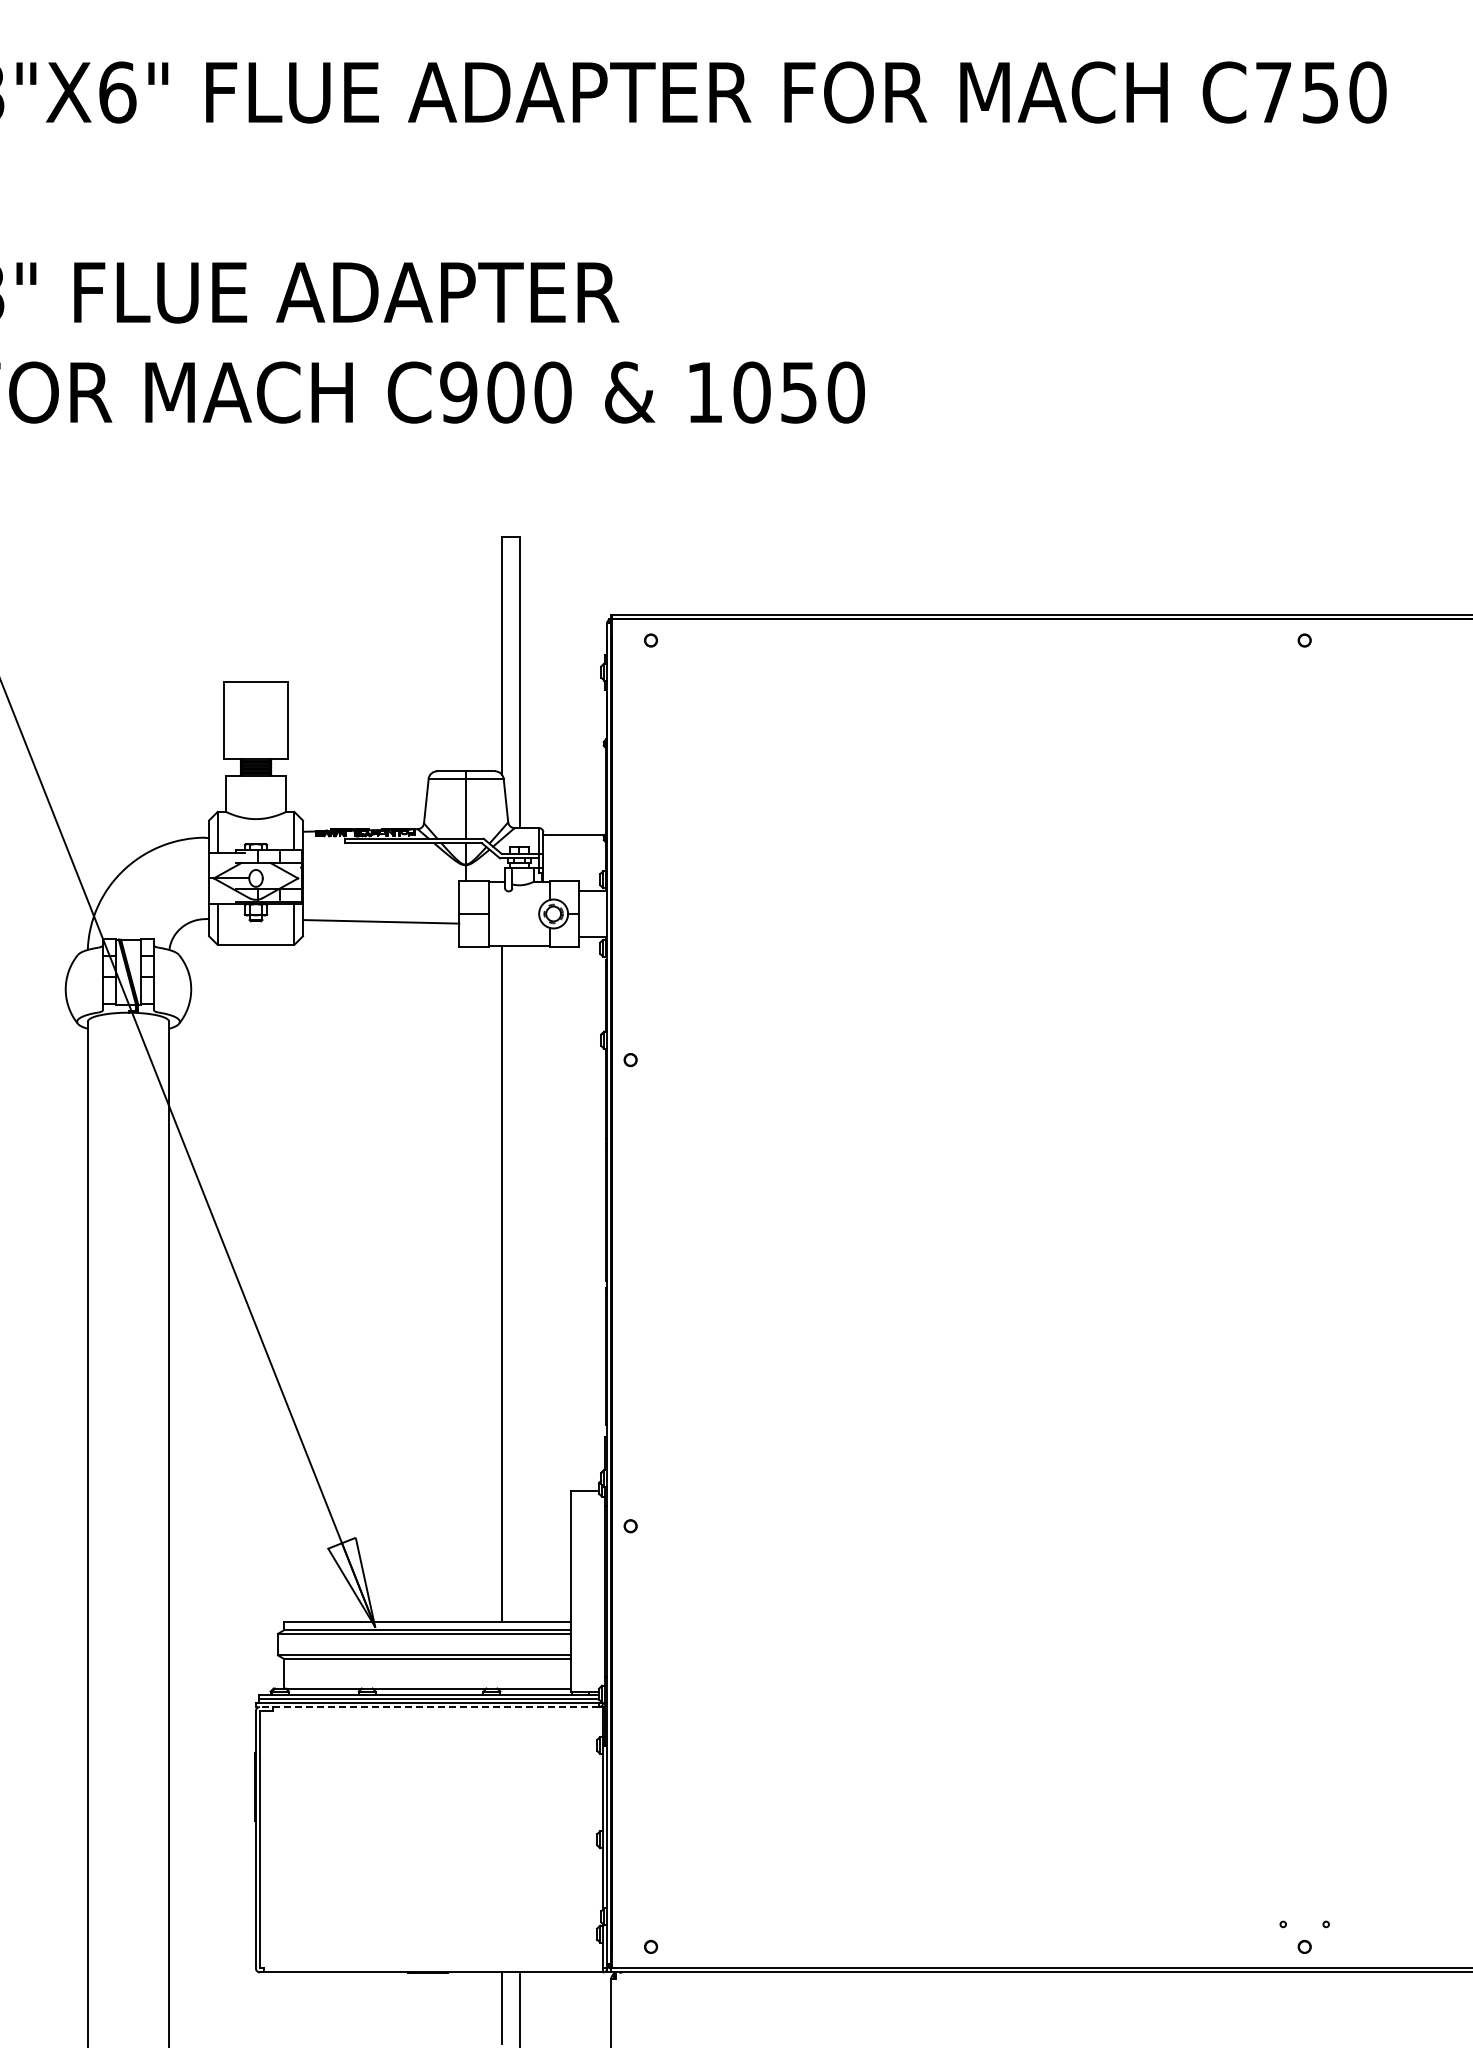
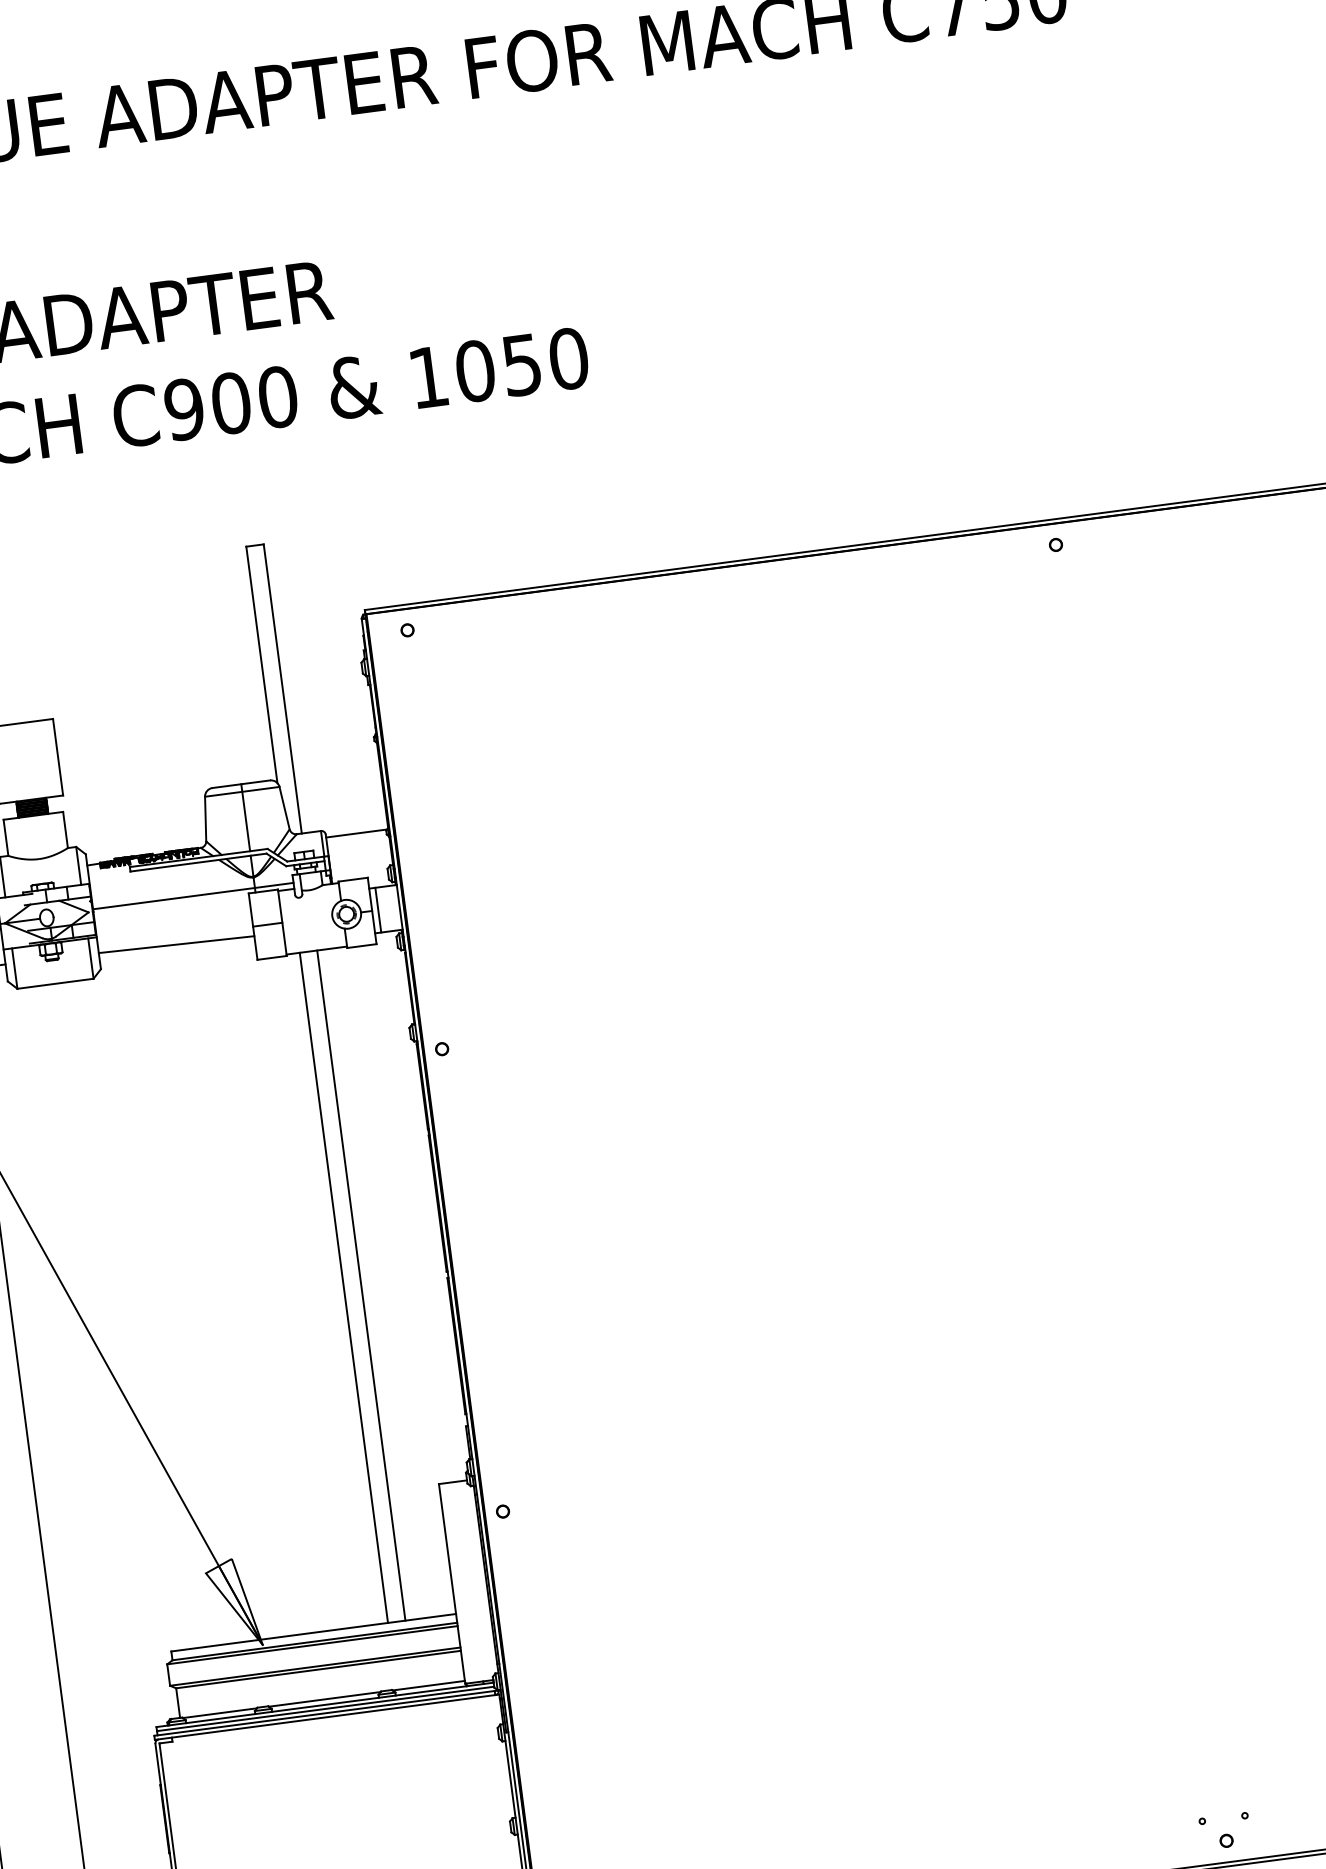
line: (403, 875) -> (192, 895), added
line: (585, 913) -> (378, 909), added
line: (519, 1283) -> (361, 1285), added
line: (427, 1707) -> (325, 1717), dashed -> solid

